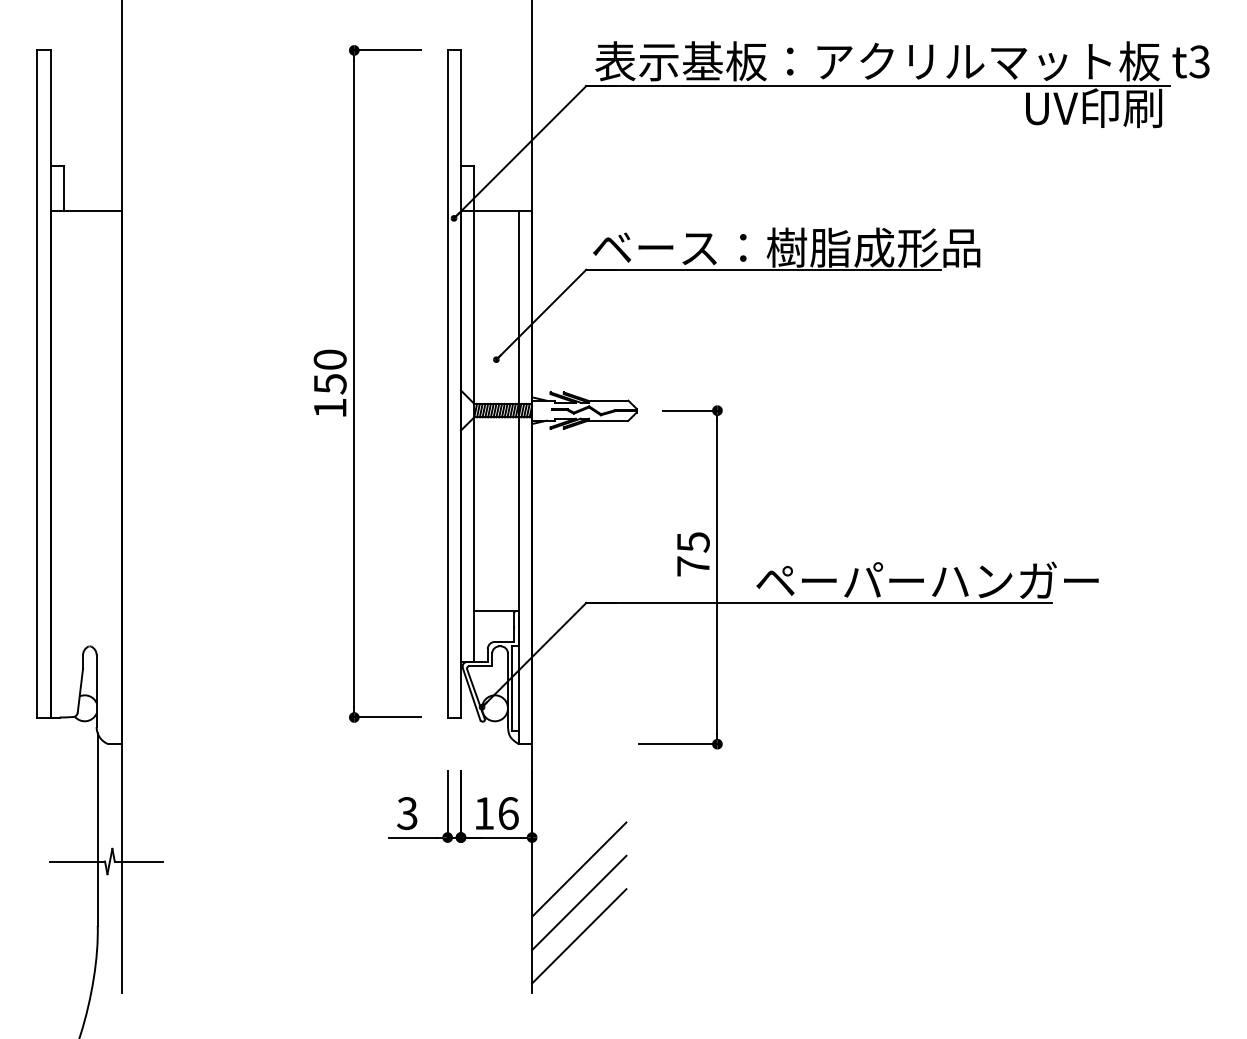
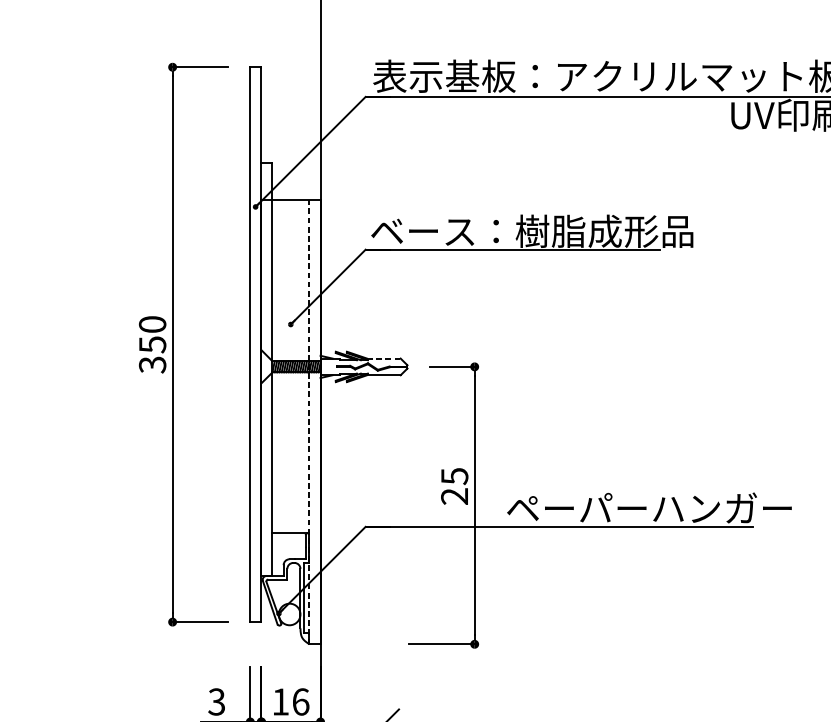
line: (608, 400) -> (384, 358), solid -> dashed
text: (329, 408) -> (152, 365), 150 -> 350
line: (518, 477) -> (309, 422), solid -> dashed
text: (692, 566) -> (453, 496), 75 -> 25

